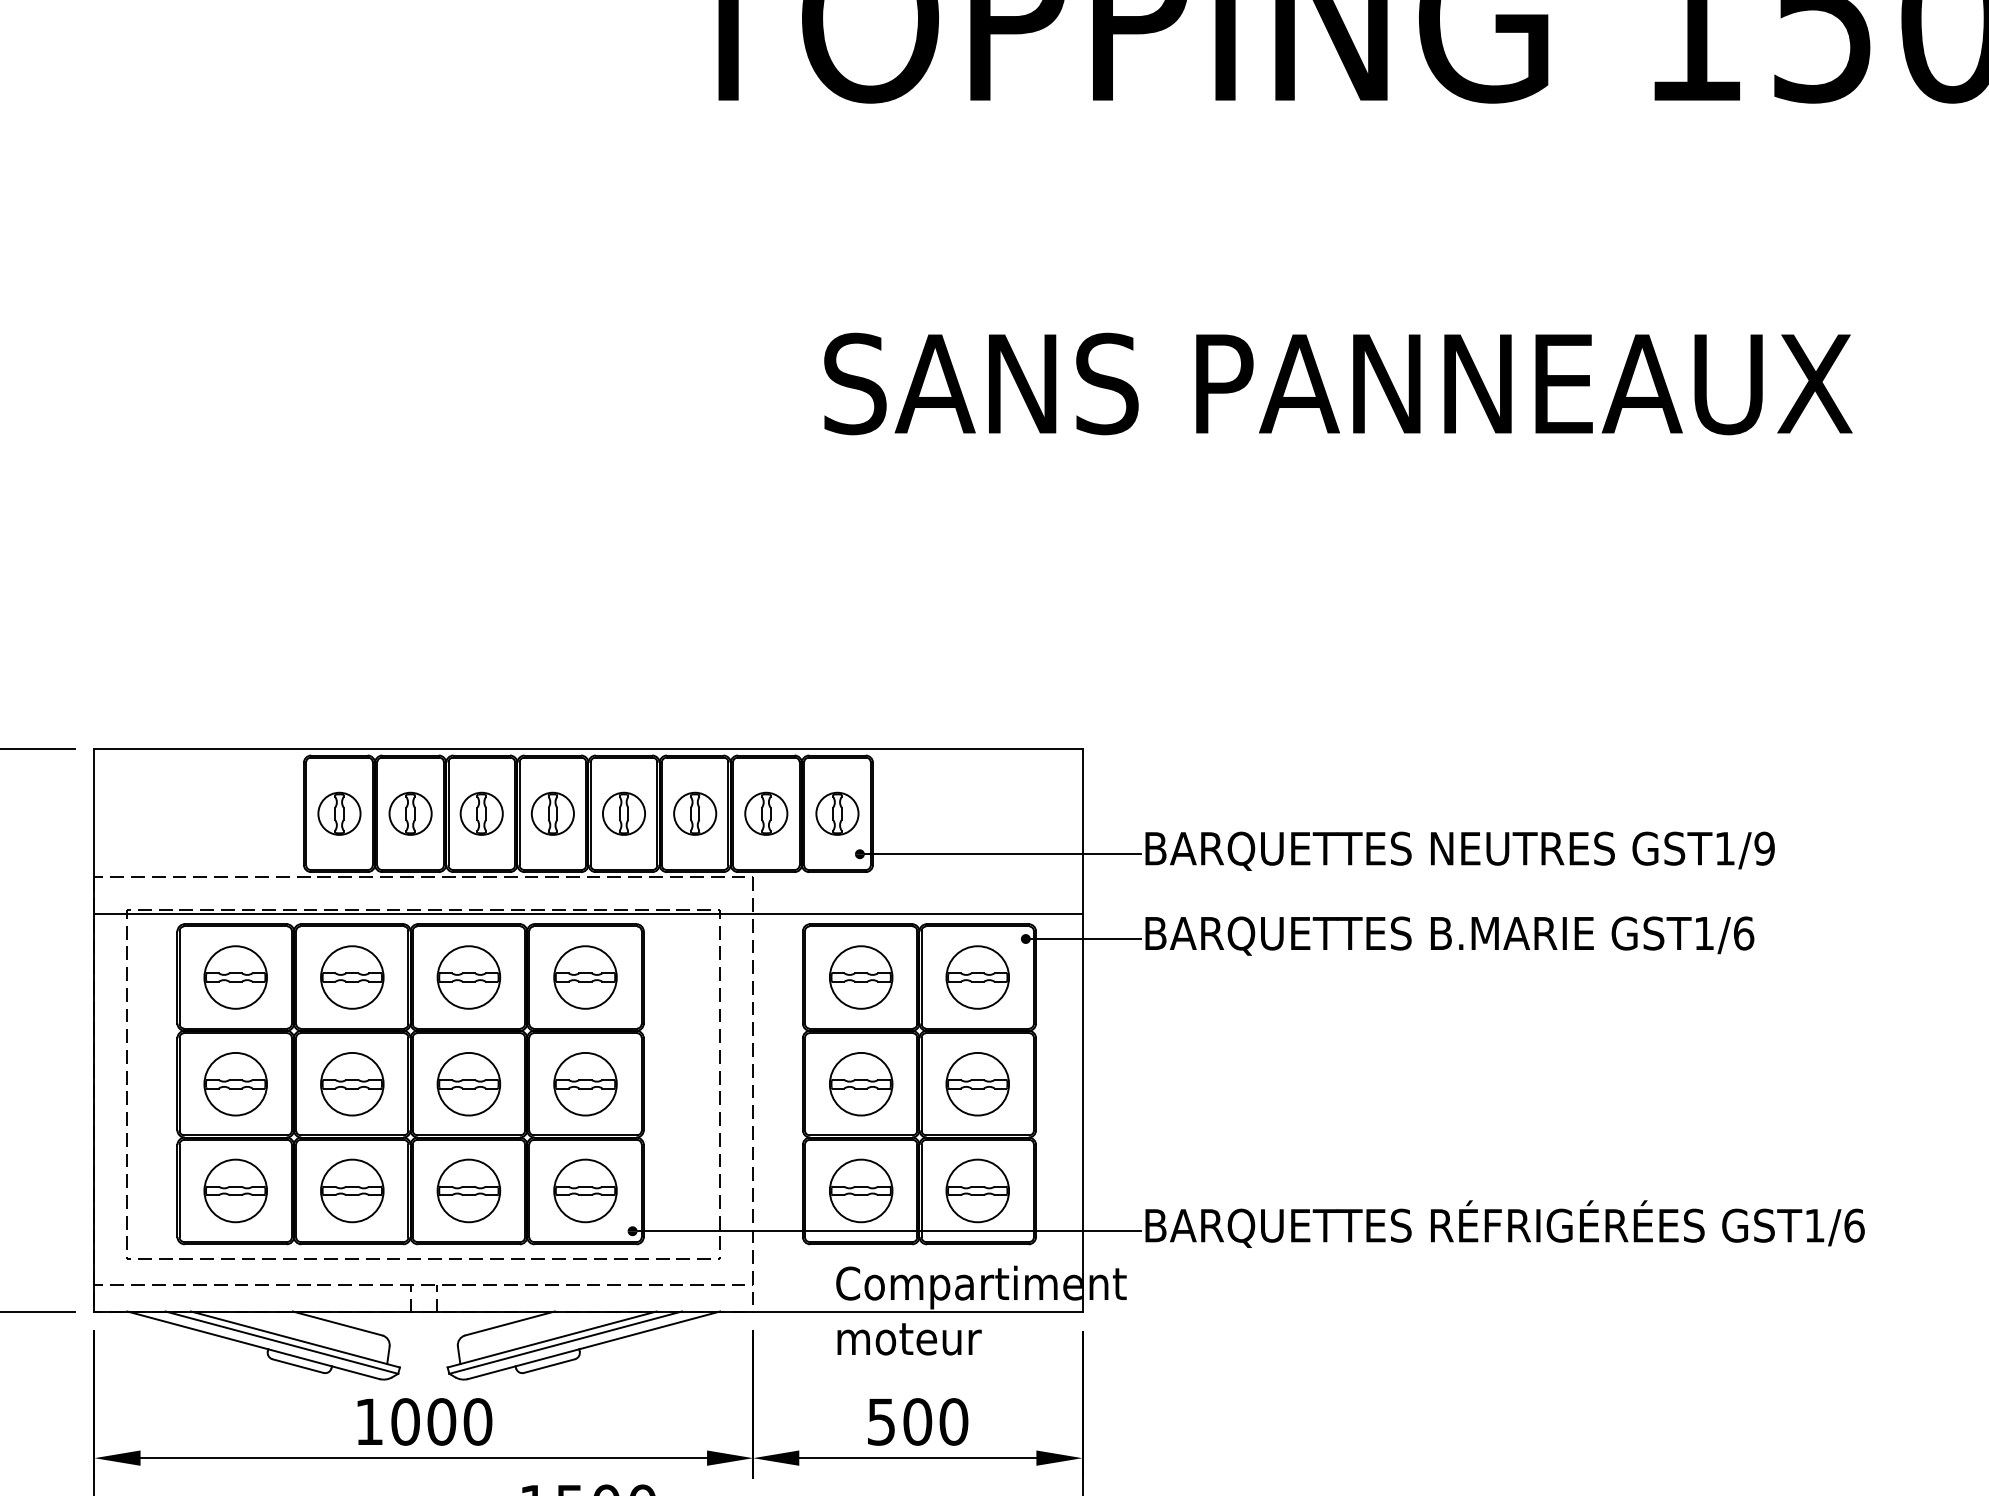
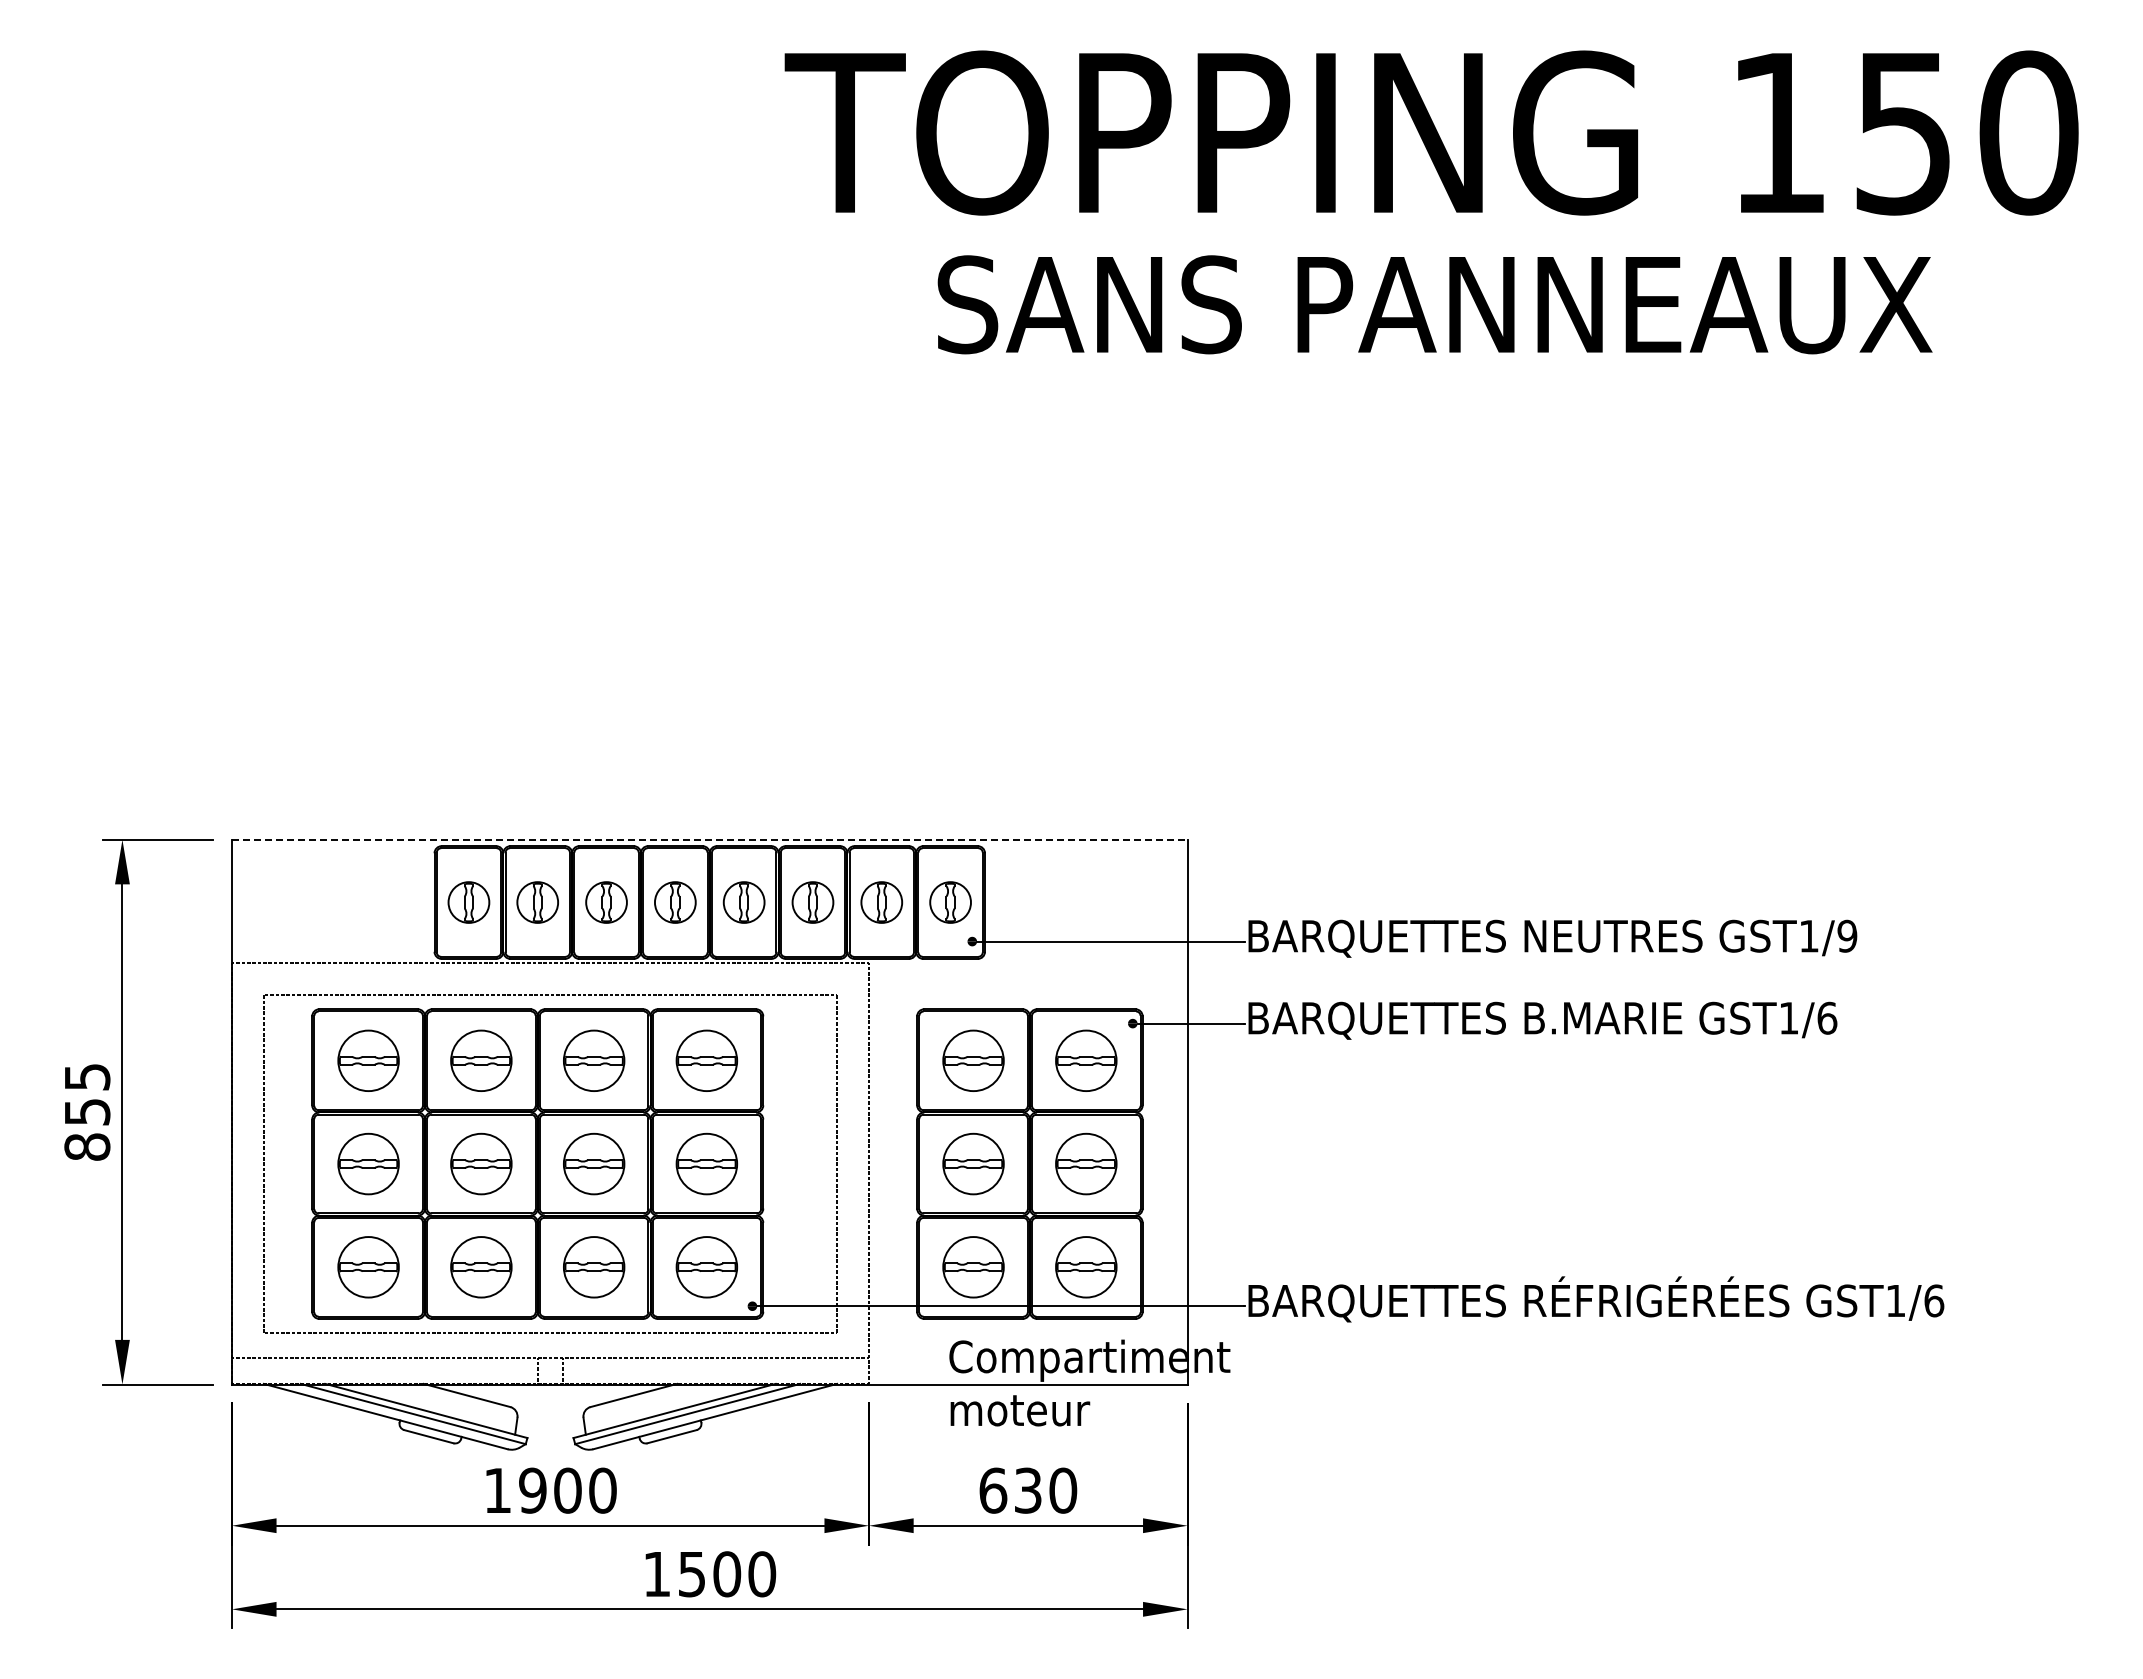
text: (1337, 383) -> (1434, 304), moved
line: (588, 748) -> (709, 839), solid -> dashed
line: (588, 914) -> (709, 999), removed
text: (405, 1421) -> (532, 1490), 1000 -> 1900
text: (899, 1421) -> (1010, 1490), 500 -> 630

